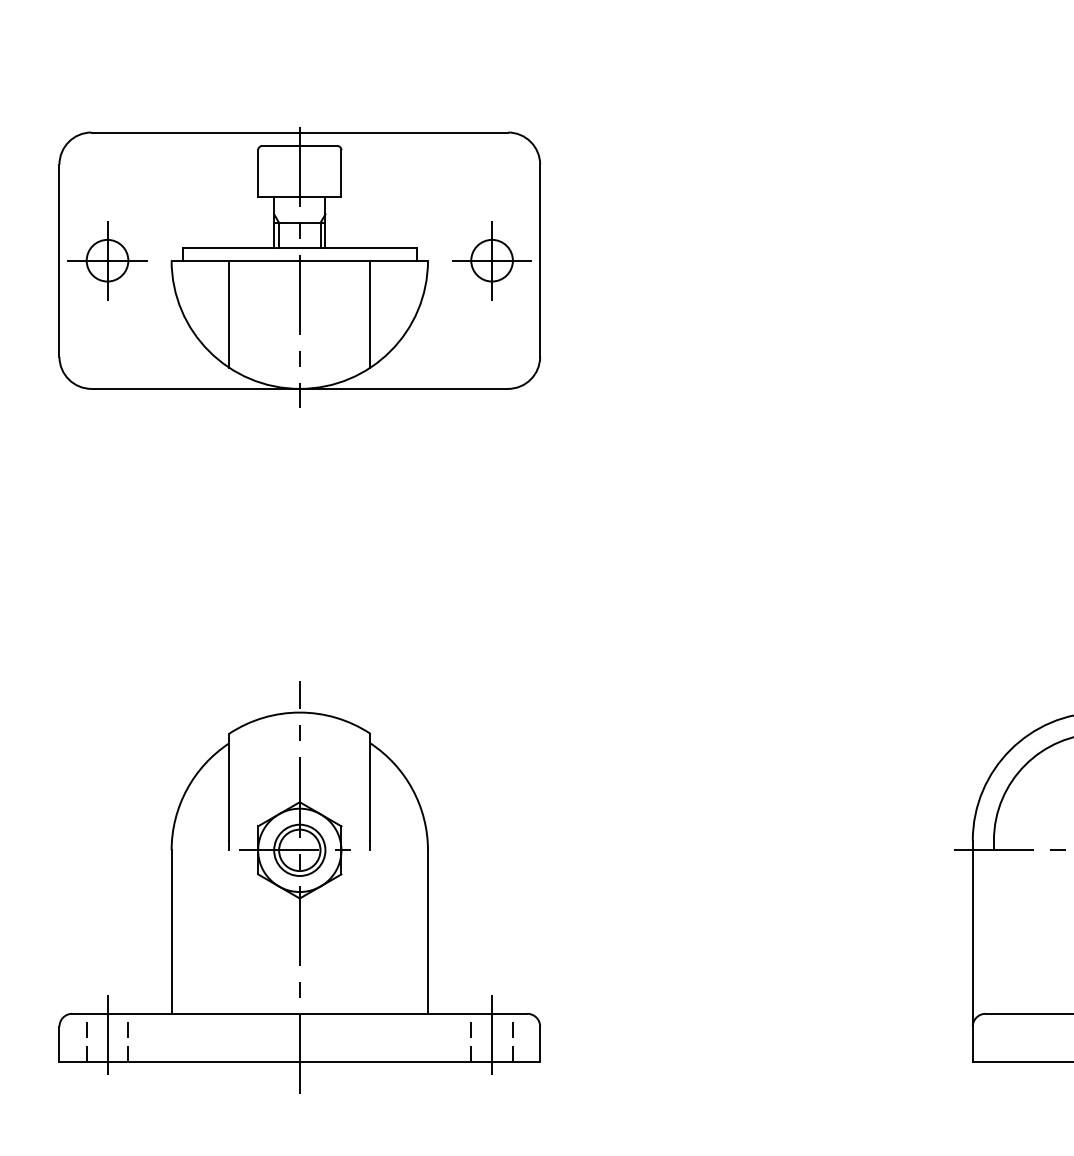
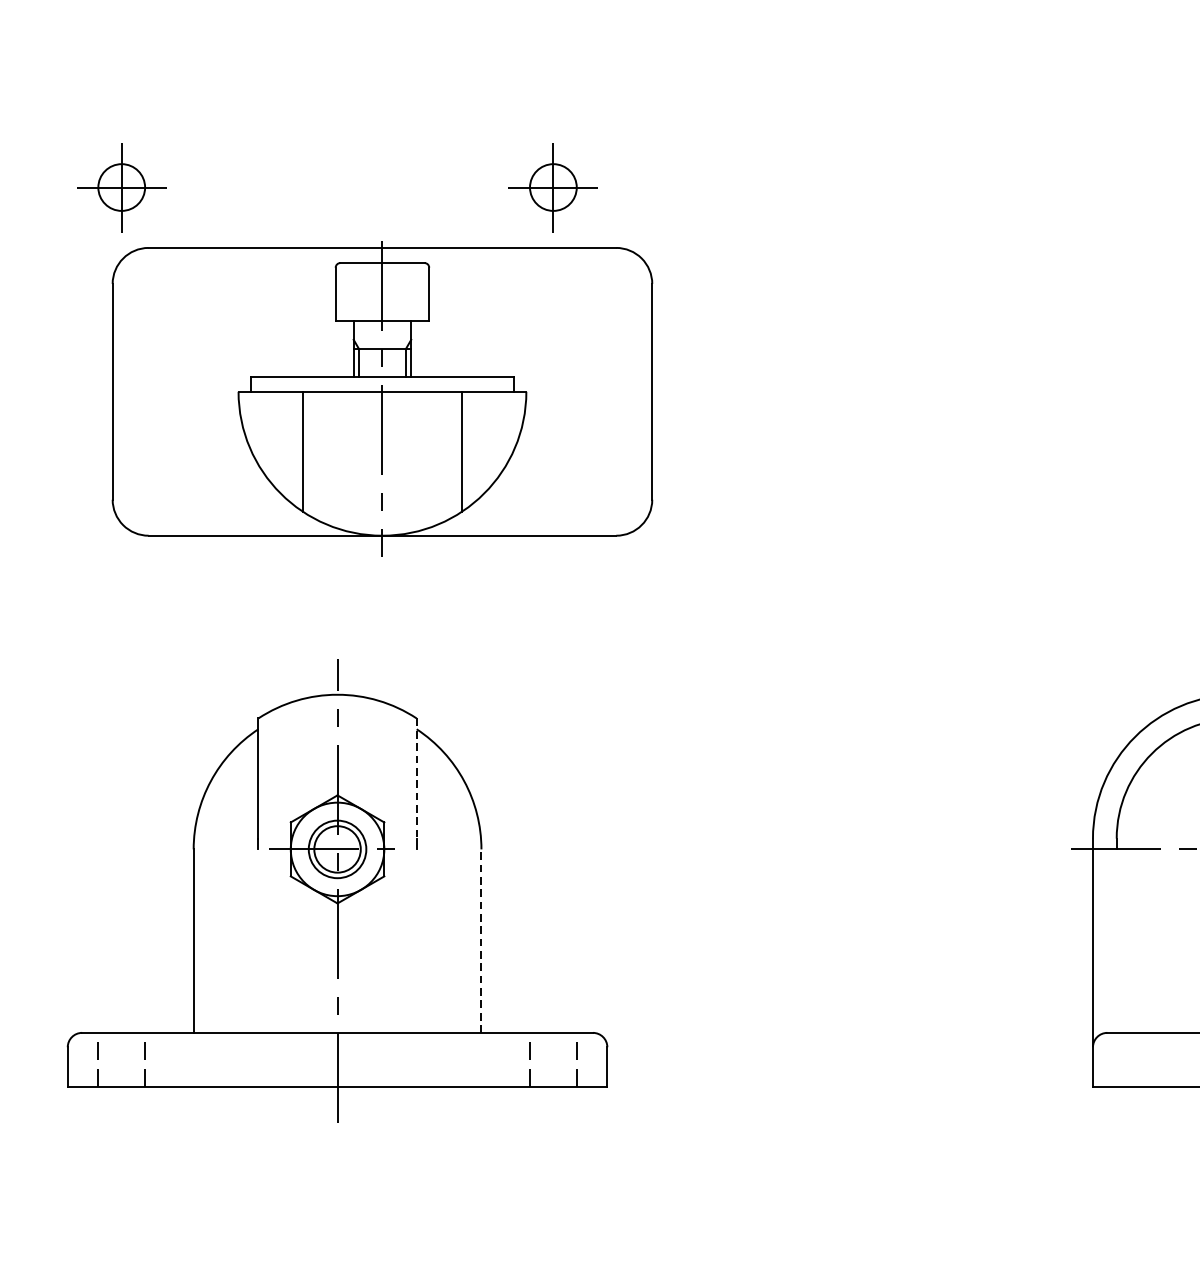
part: (299, 267) -> (382, 399), moved
line: (370, 787) -> (416, 778), solid -> dashed
line: (428, 932) -> (482, 941), solid -> dashed
line: (107, 1037) -> (121, 1059), removed
line: (492, 1037) -> (553, 1059), removed

